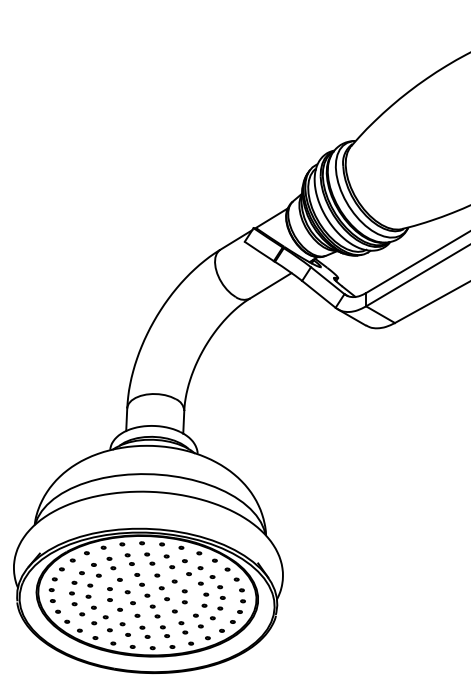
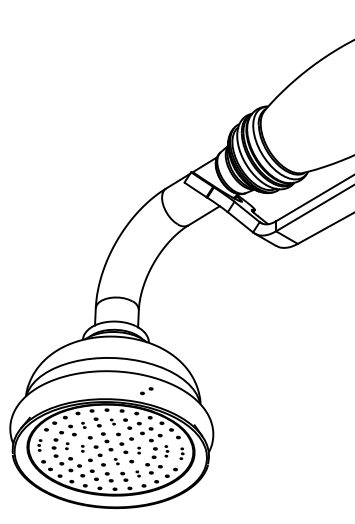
part: (194, 518) -> (146, 391), added
part: (149, 558) -> (112, 421), size x0.6
part: (111, 563) -> (83, 425), size x0.6
part: (52, 589) -> (39, 445), size x0.6
part: (89, 590) -> (67, 445), size x0.6
part: (109, 594) -> (82, 448), size x0.6
part: (184, 596) -> (139, 450), size x0.6
part: (221, 597) -> (166, 451), size x0.6
part: (241, 600) -> (182, 453), size x0.6
part: (154, 611) -> (116, 461), size x0.6
part: (183, 627) -> (138, 473), size x0.6

